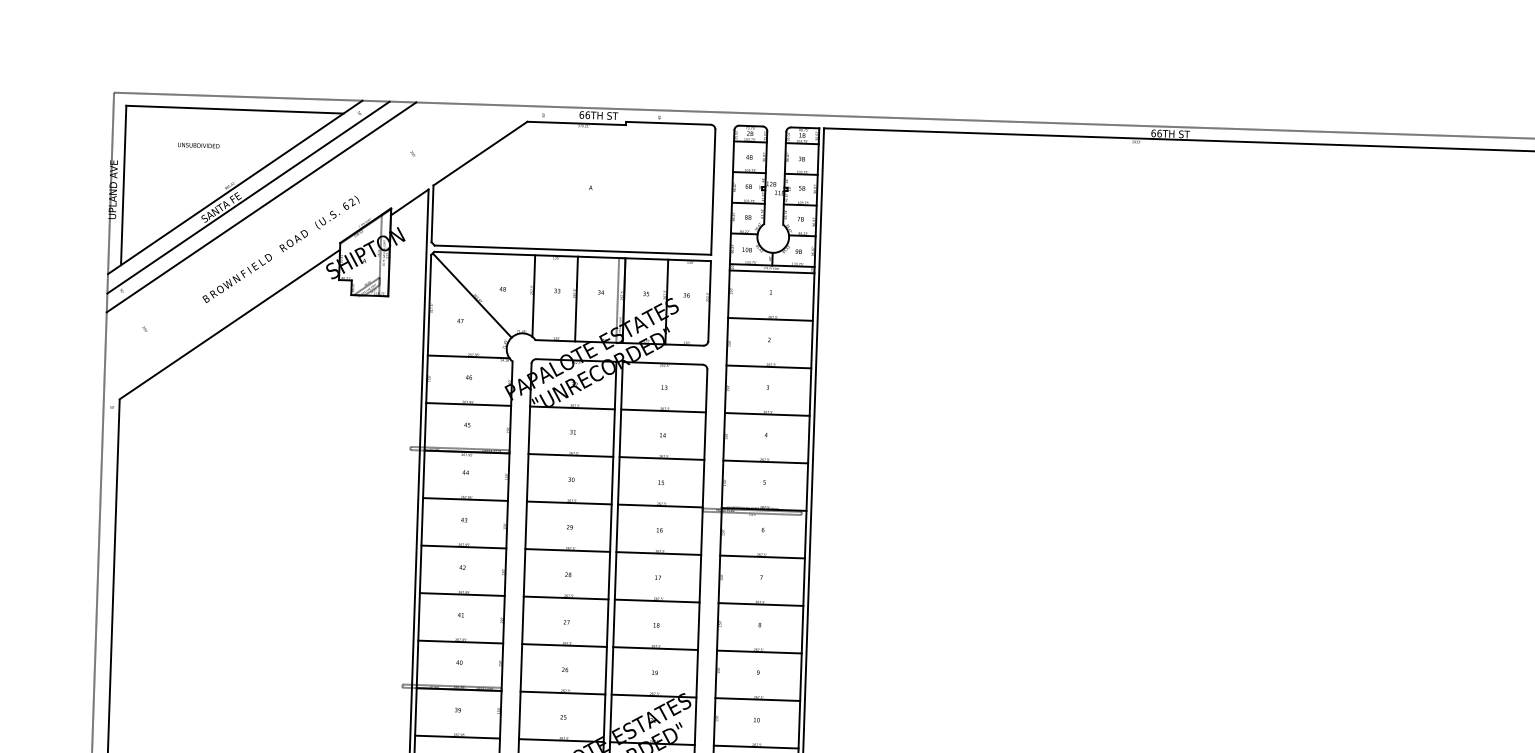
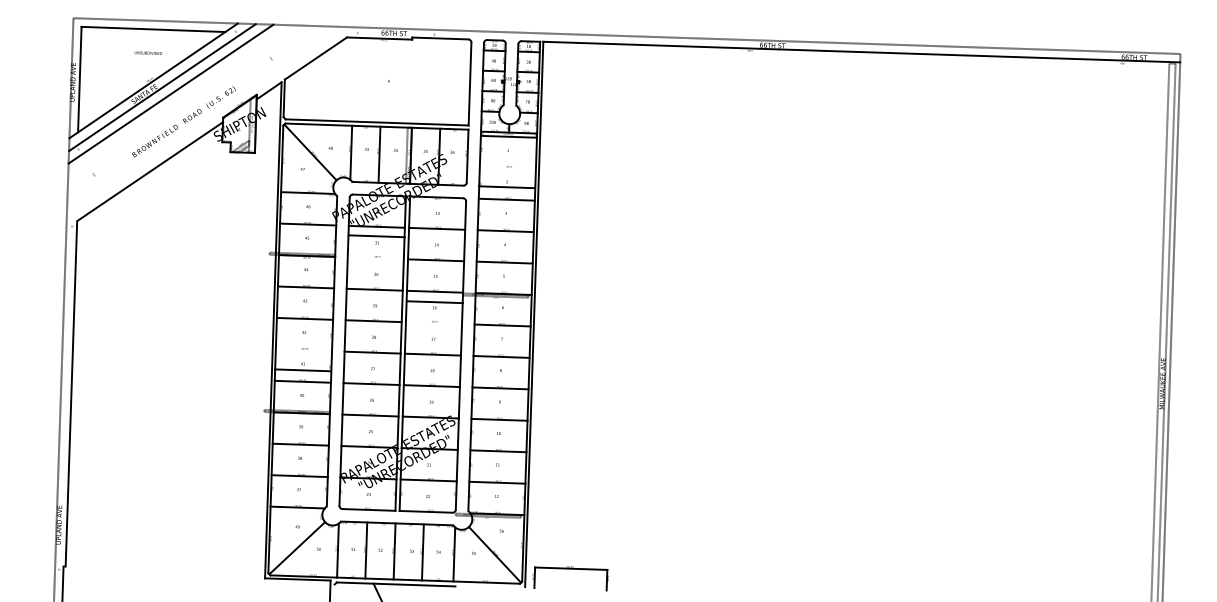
text: (198, 144) -> (148, 52), moved
line: (769, 319) -> (506, 187), moved
line: (570, 455) -> (376, 236), moved
line: (658, 553) -> (434, 302), moved
line: (461, 594) -> (302, 370), moved

